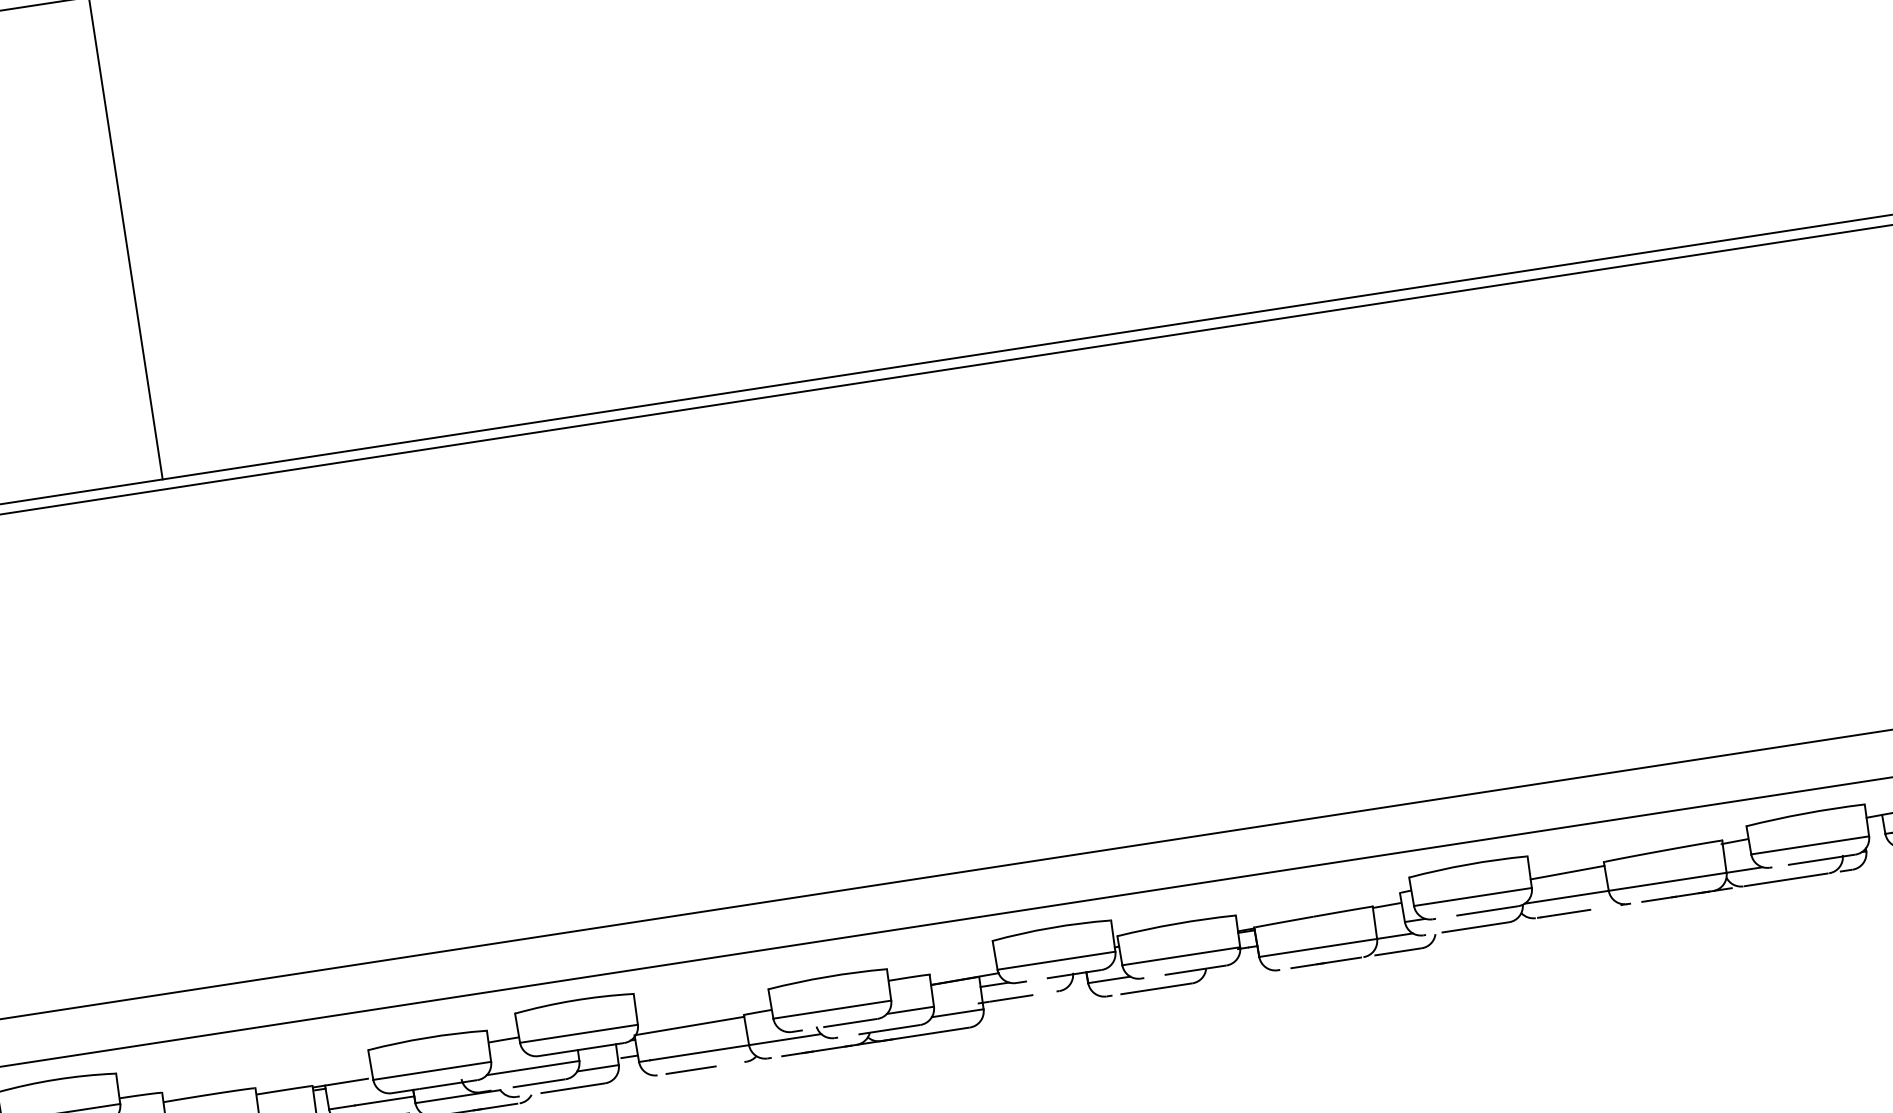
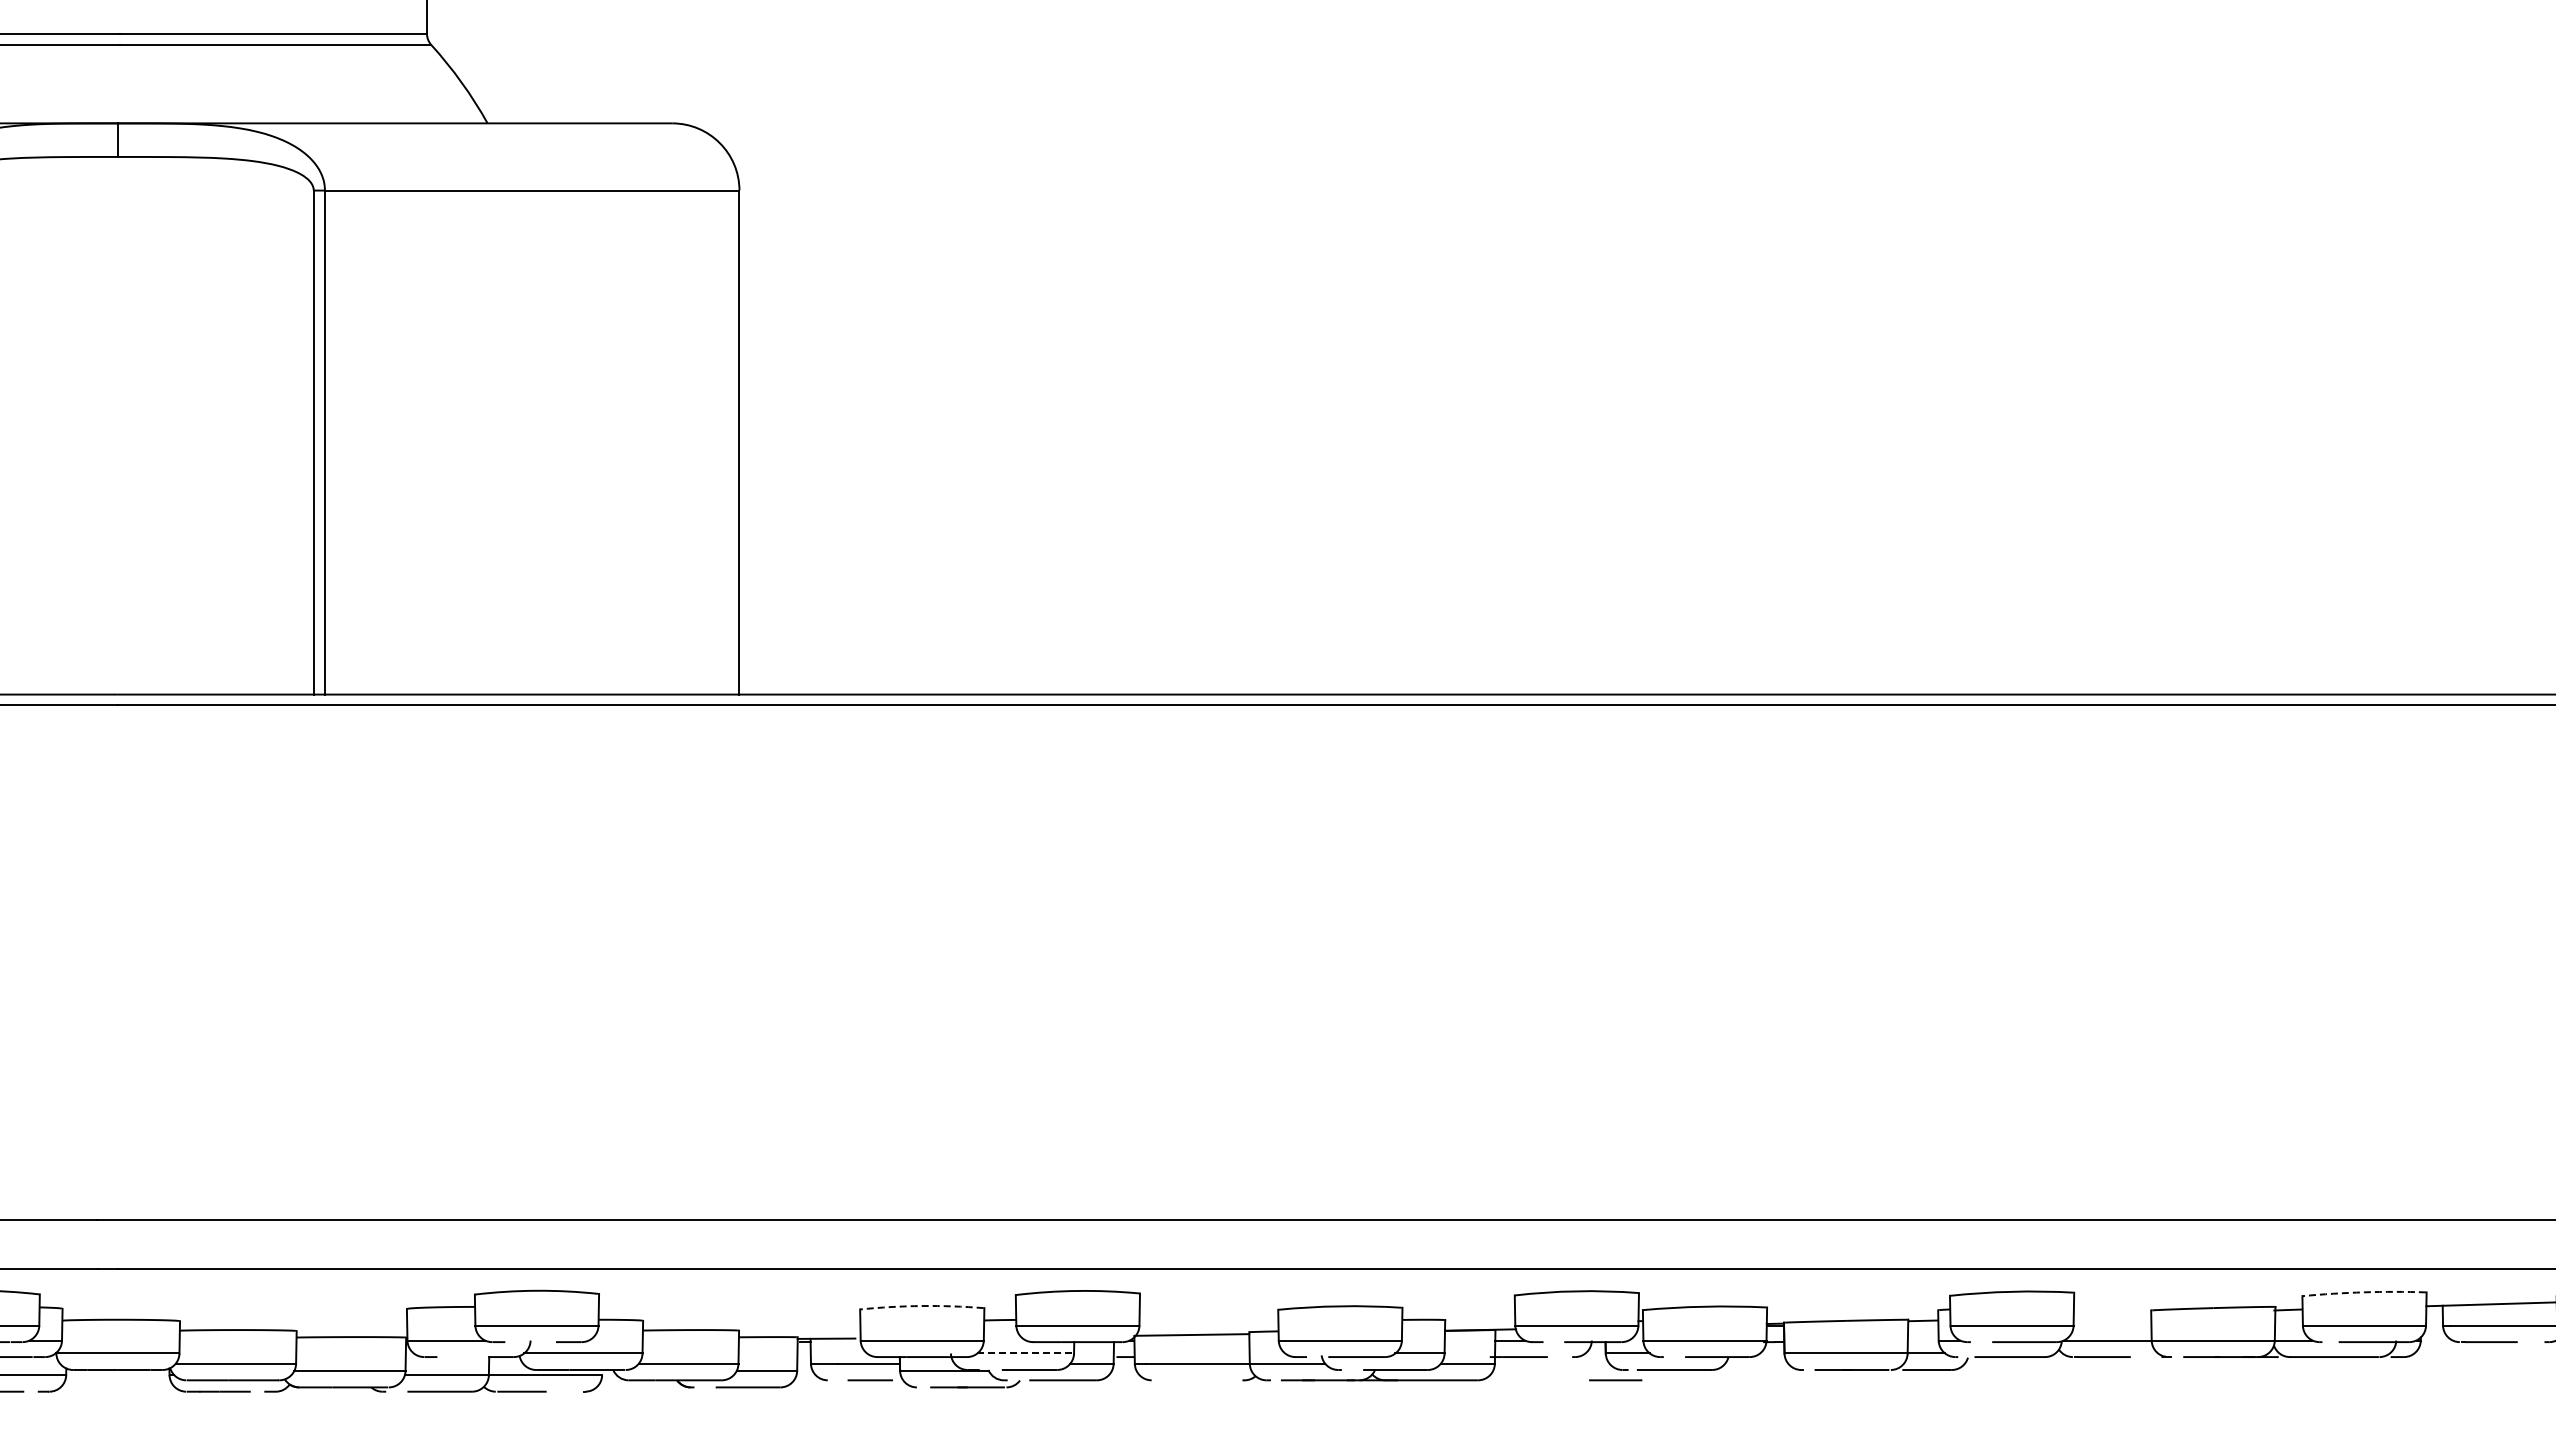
arc: (1805, 813) -> (2364, 1292), solid -> dashed
line: (1567, 872) -> (2112, 1315), removed
arc: (426, 1038) -> (921, 1306), solid -> dashed
line: (533, 1067) -> (1026, 1353), solid -> dashed
line: (690, 1070) -> (1615, 1380), moved

